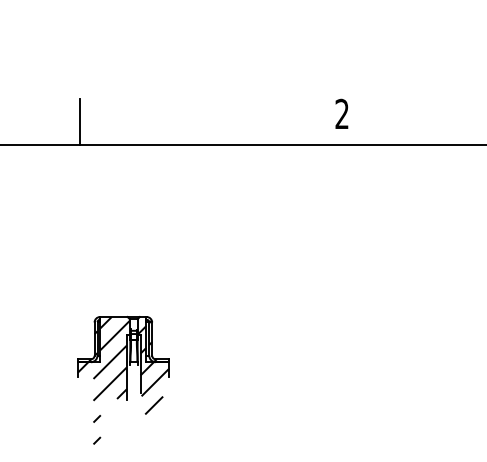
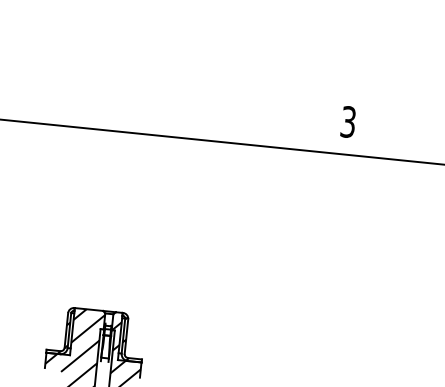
text: (341, 114) -> (347, 122), 2 -> 3
line: (80, 122) -> (74, 103), removed

